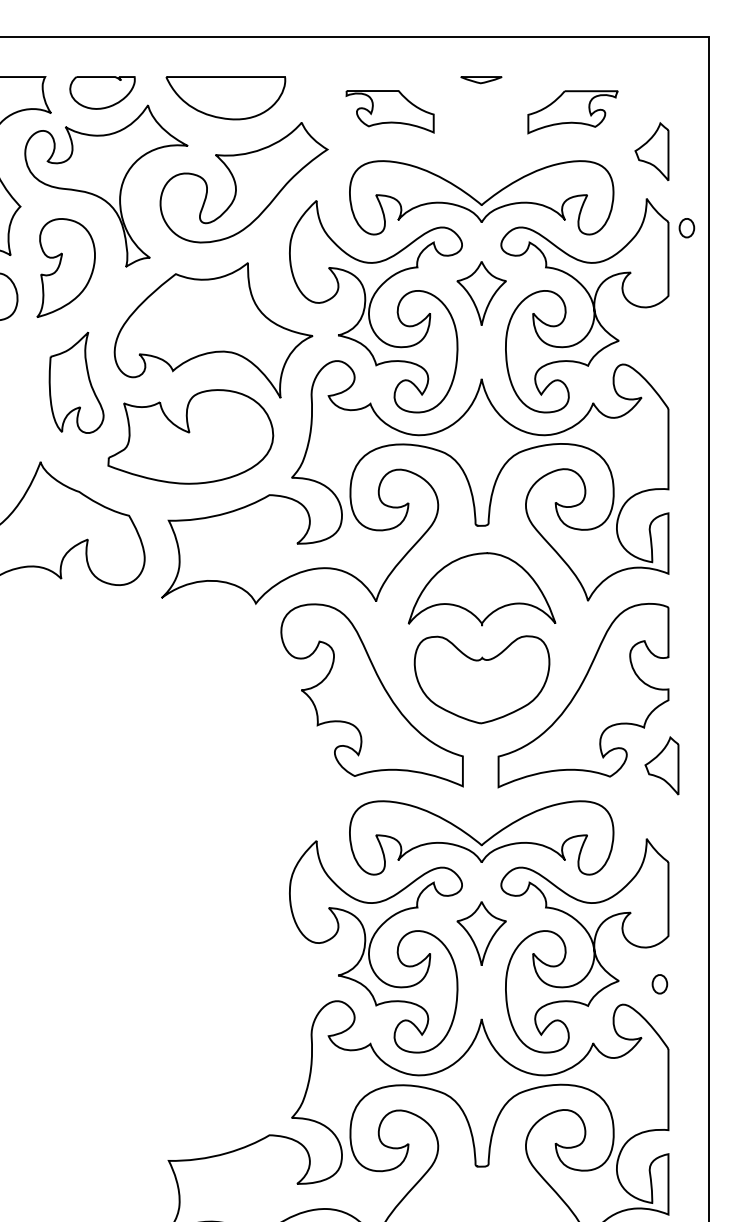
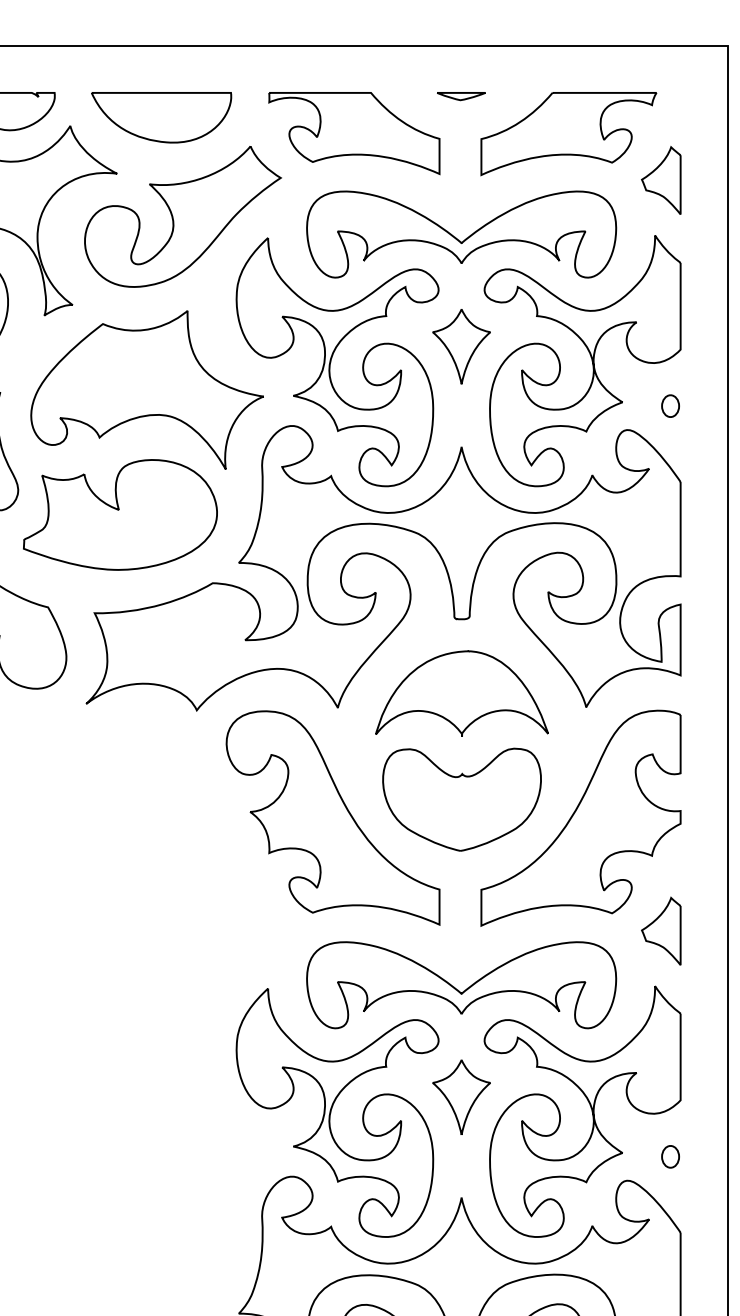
part: (389, 111) -> (353, 133), size x1.67
part: (572, 112) -> (568, 134), size x1.67
part: (686, 228) -> (670, 406), moved
part: (661, 765) -> (660, 930), moved

